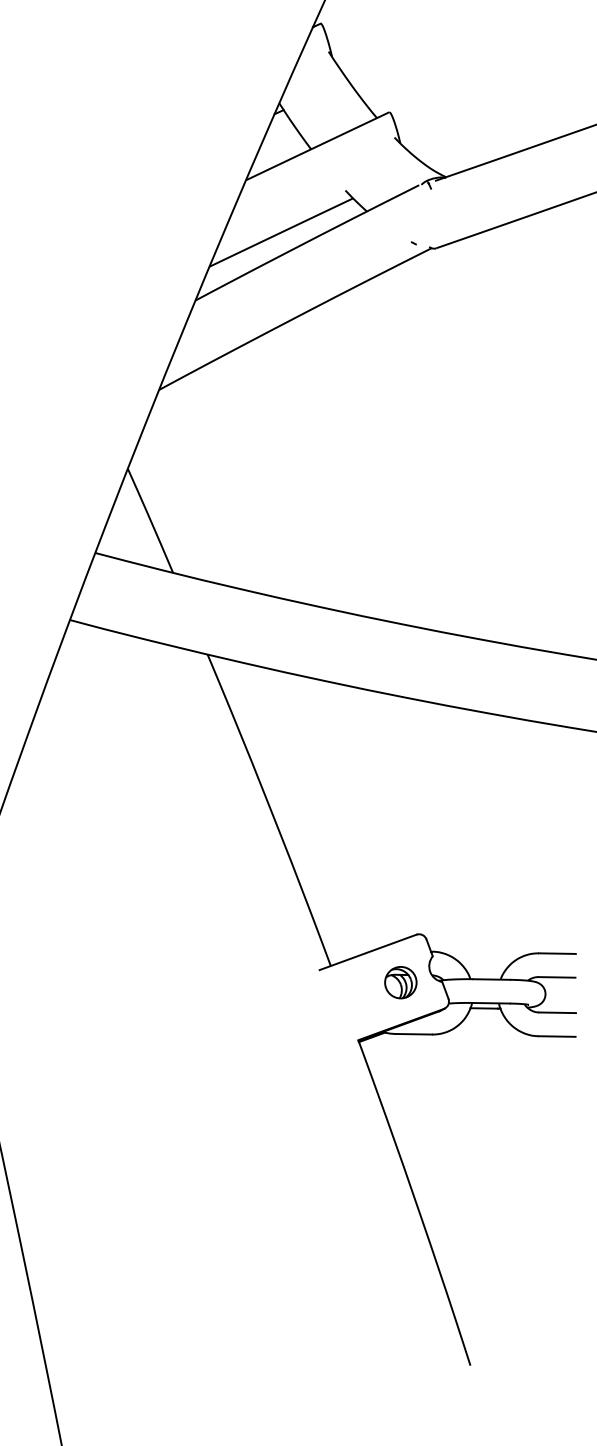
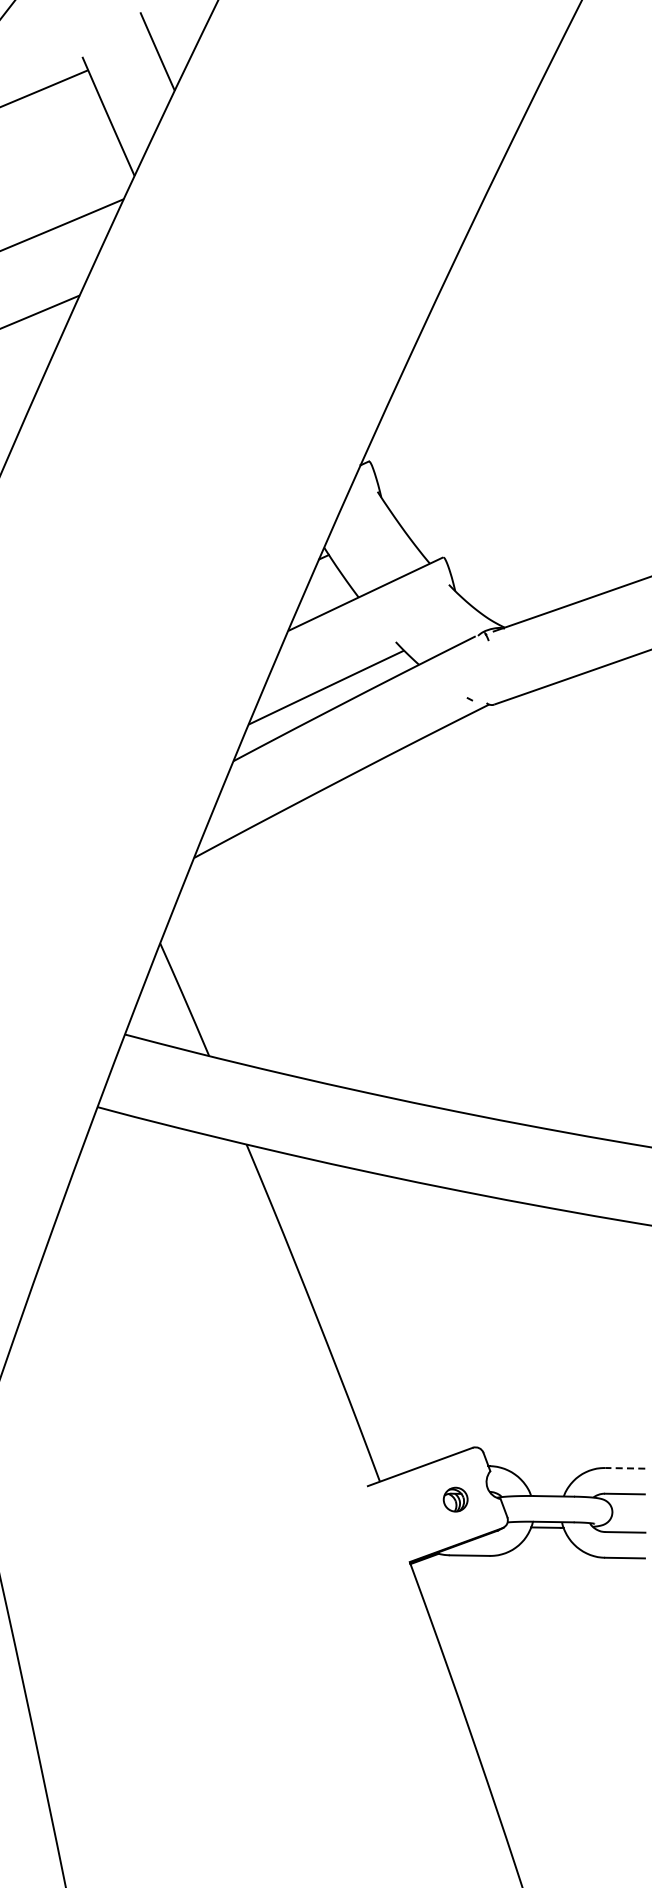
line: (557, 953) -> (625, 1468), solid -> dashed
part: (400, 982) -> (455, 1499), size x0.7

